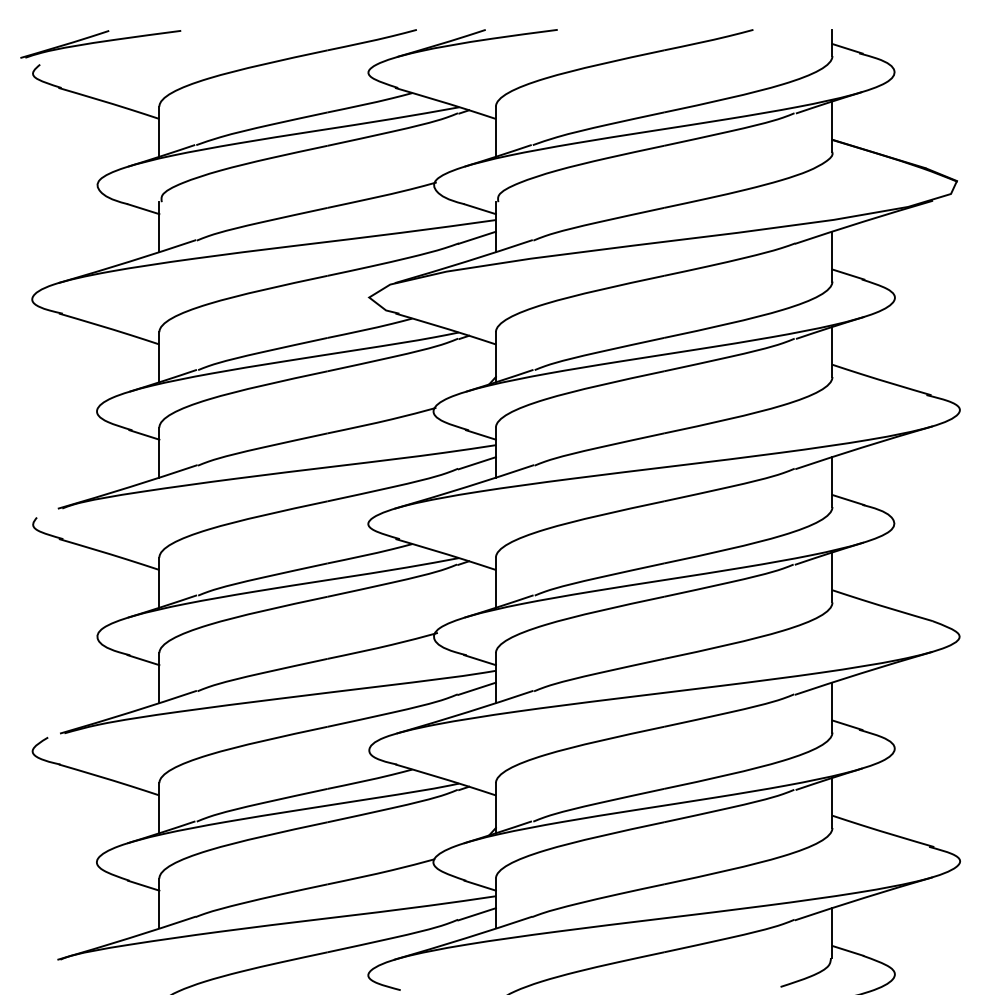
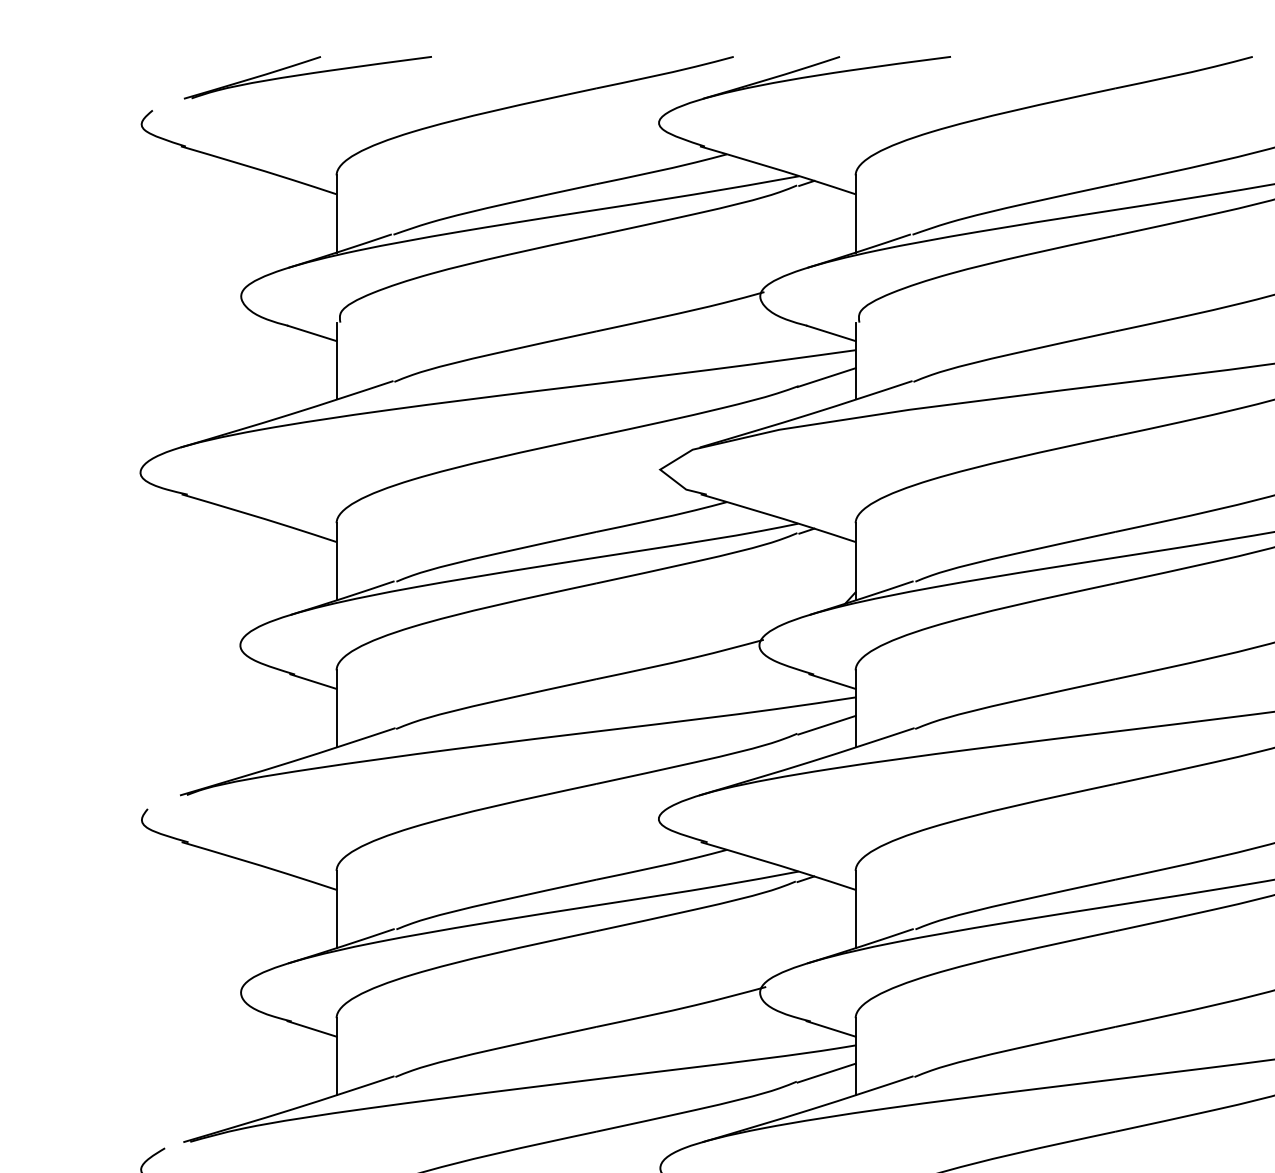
part: (100, 44) -> (307, 77), moved

